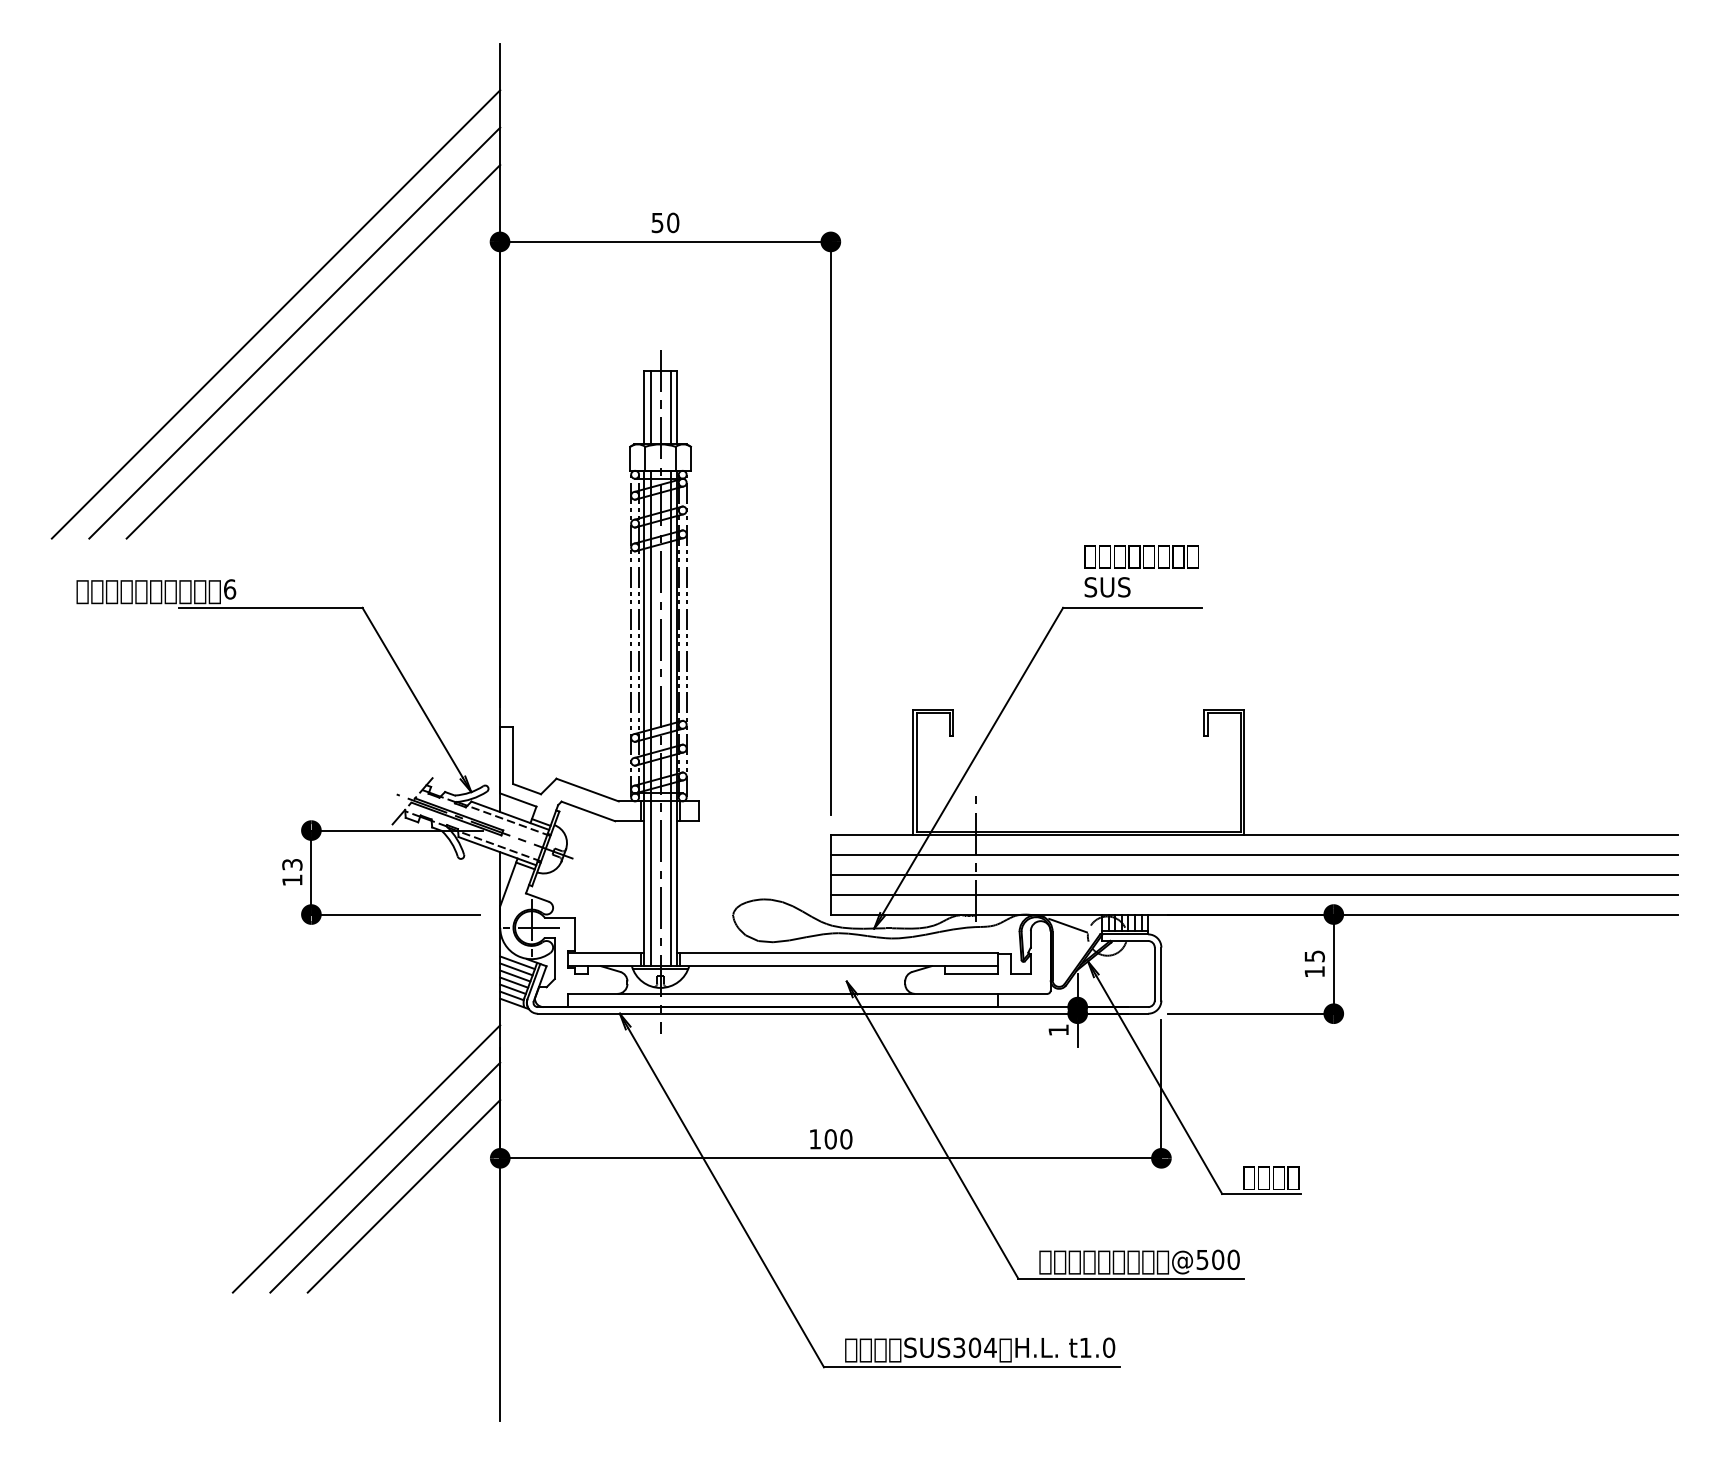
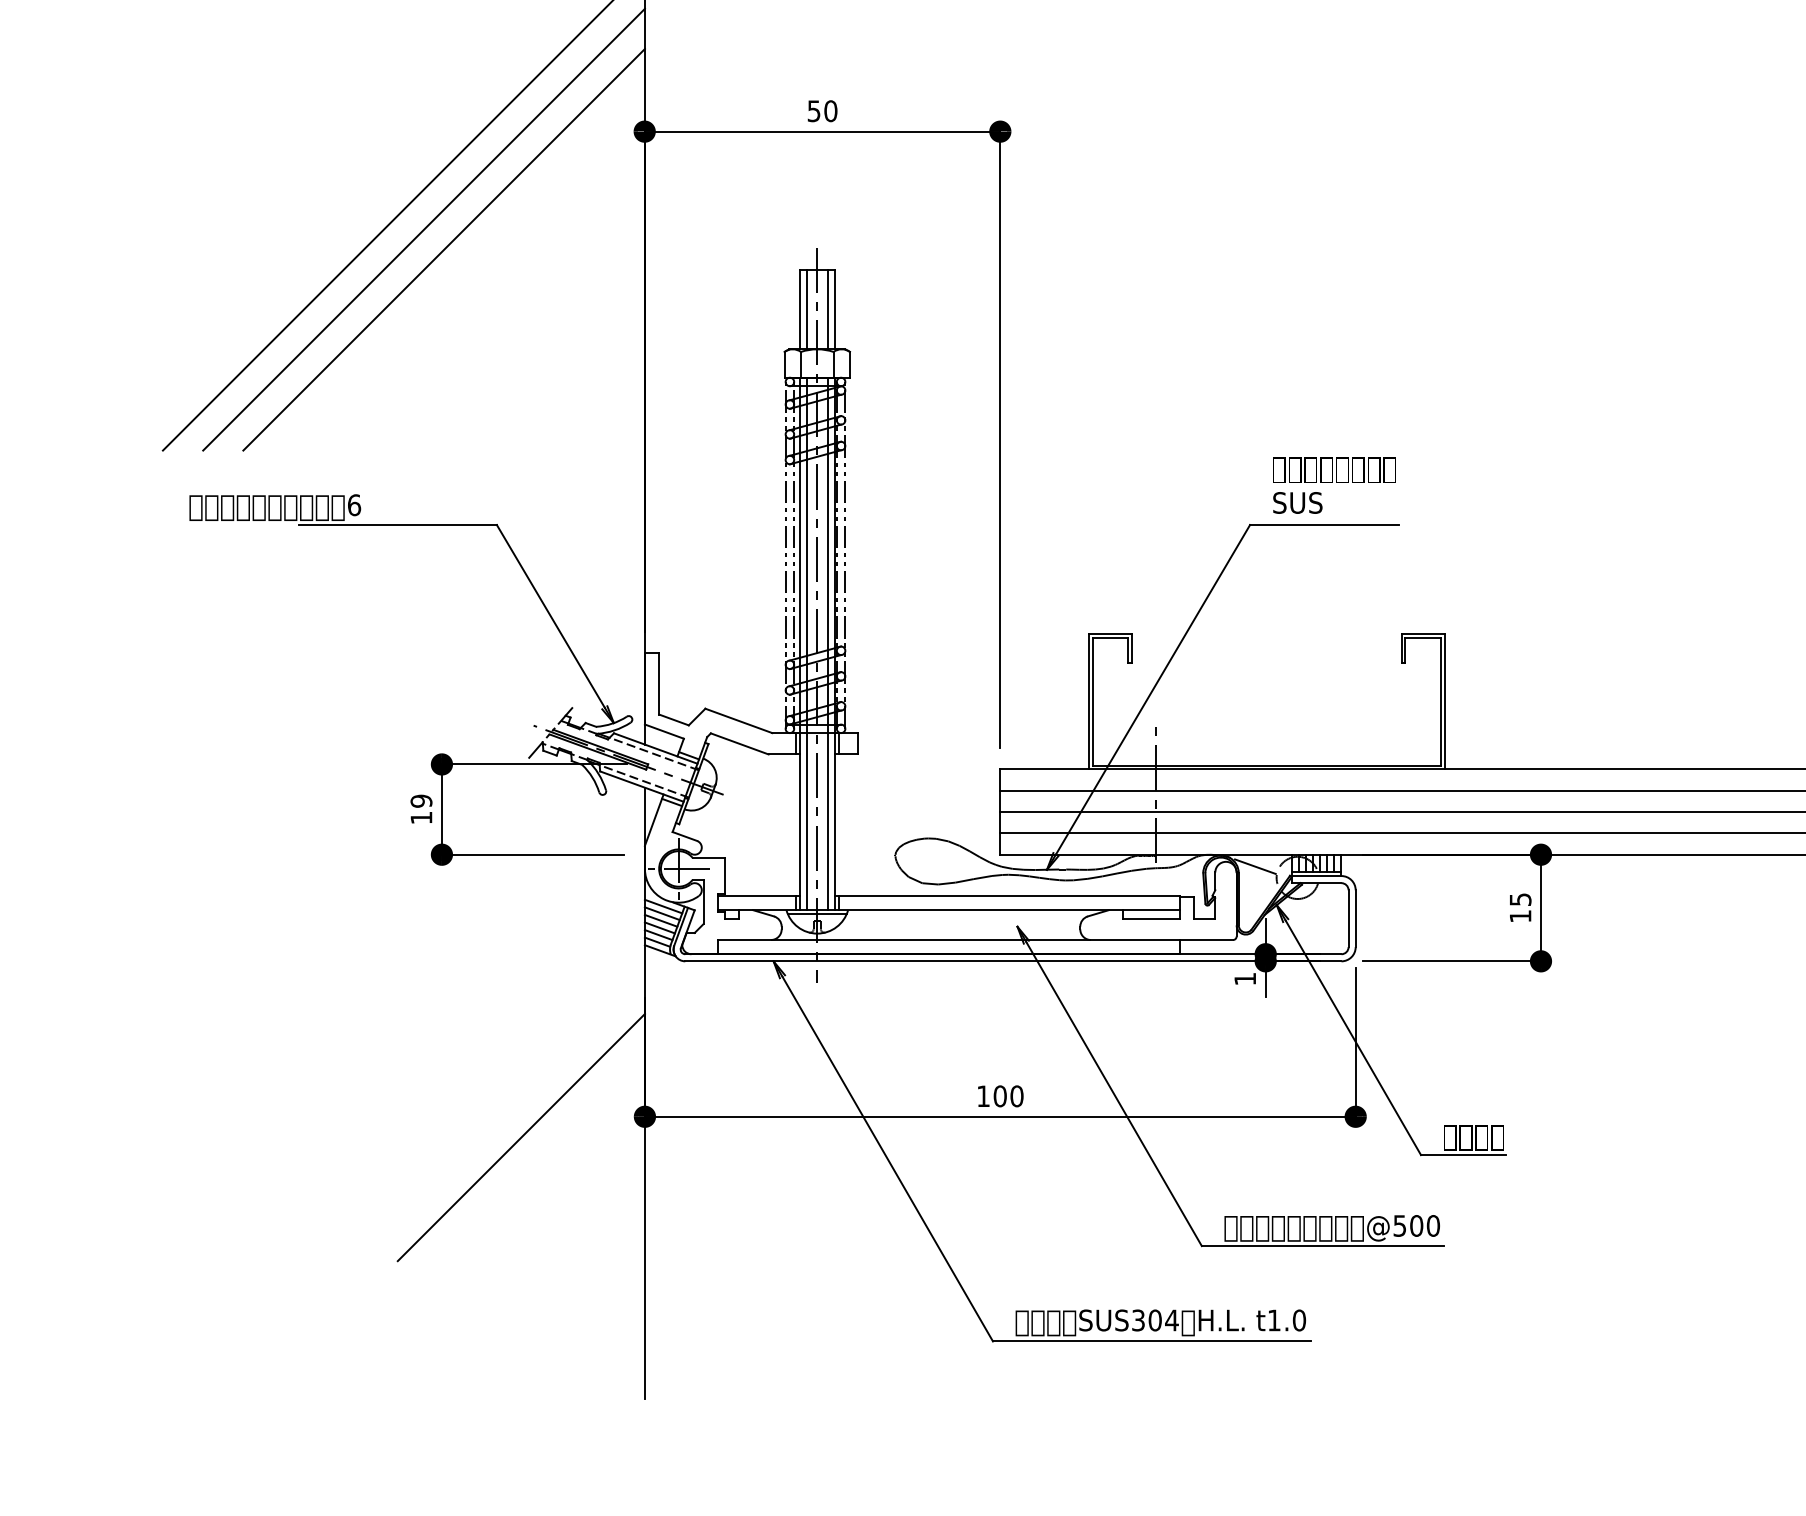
text: (292, 864) -> (421, 800), 13 -> 19
line: (366, 1158) -> (501, 1116), removed
line: (403, 1196) -> (540, 1157), removed

